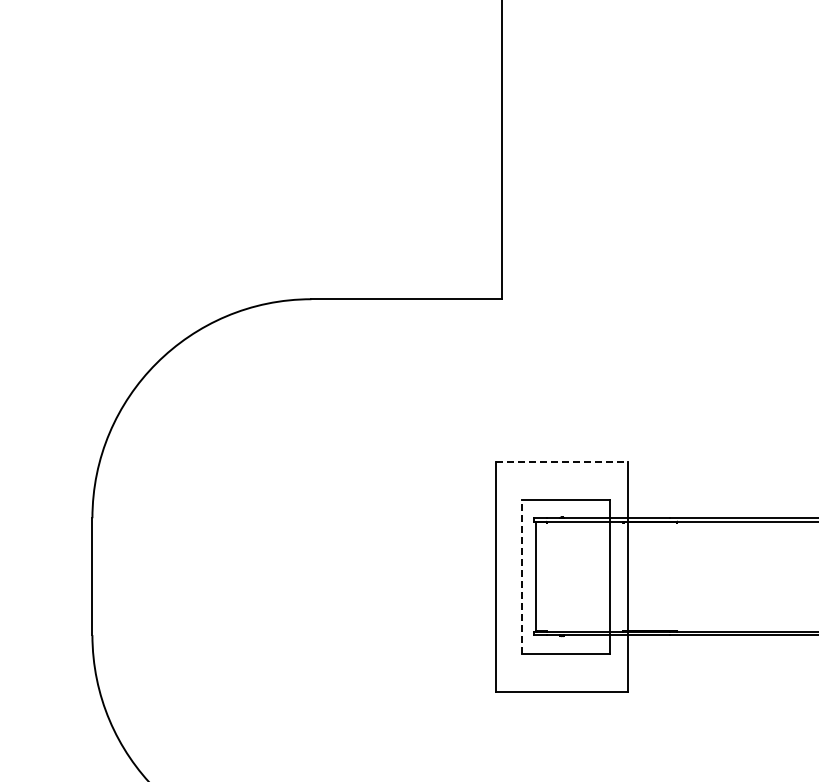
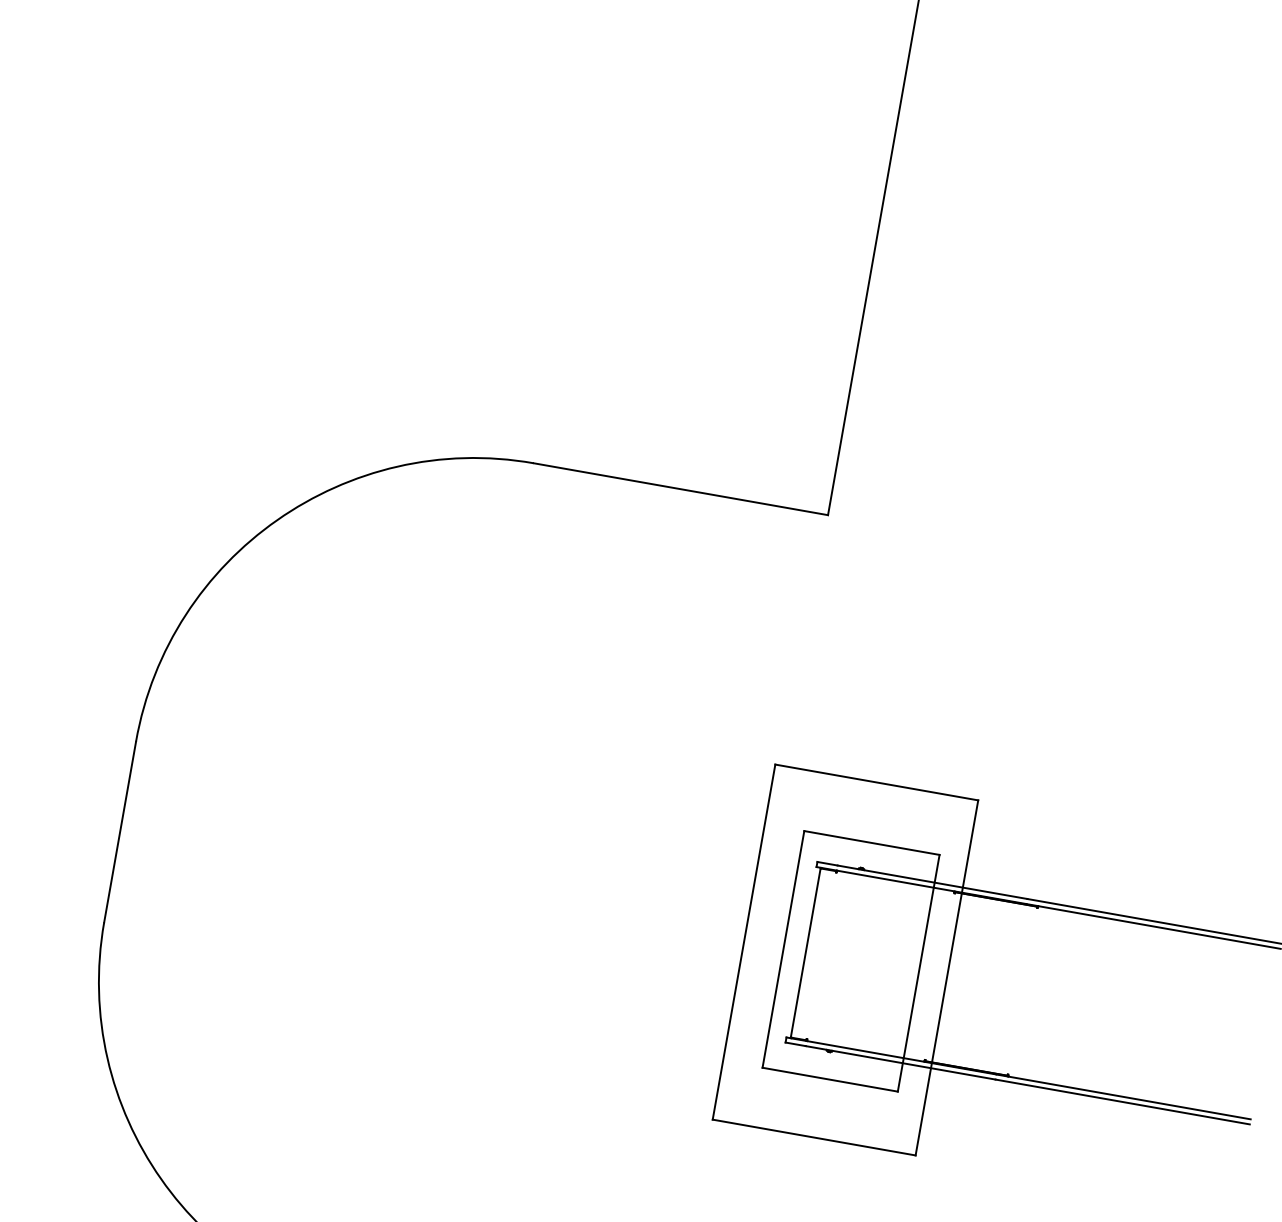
line: (562, 461) -> (877, 782), dashed -> solid
line: (522, 576) -> (784, 948), dashed -> solid

